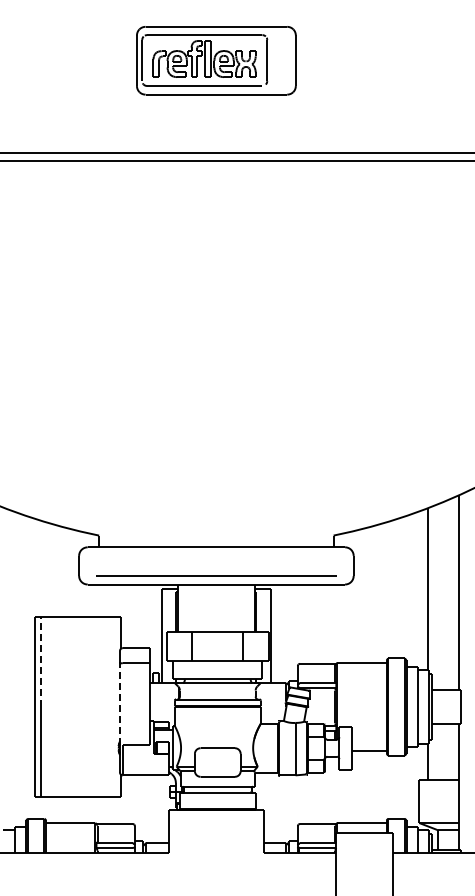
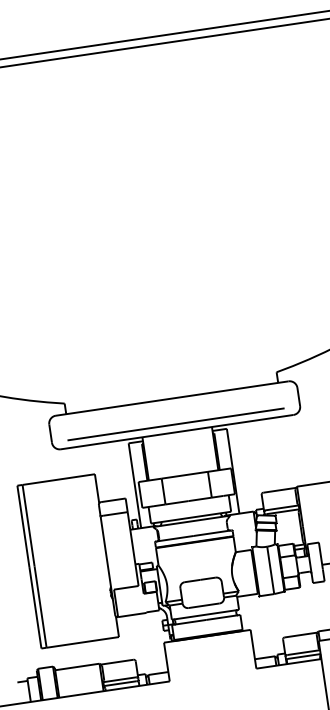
line: (40, 661) -> (28, 525), dashed -> solid
line: (120, 704) -> (106, 553), dashed -> solid

